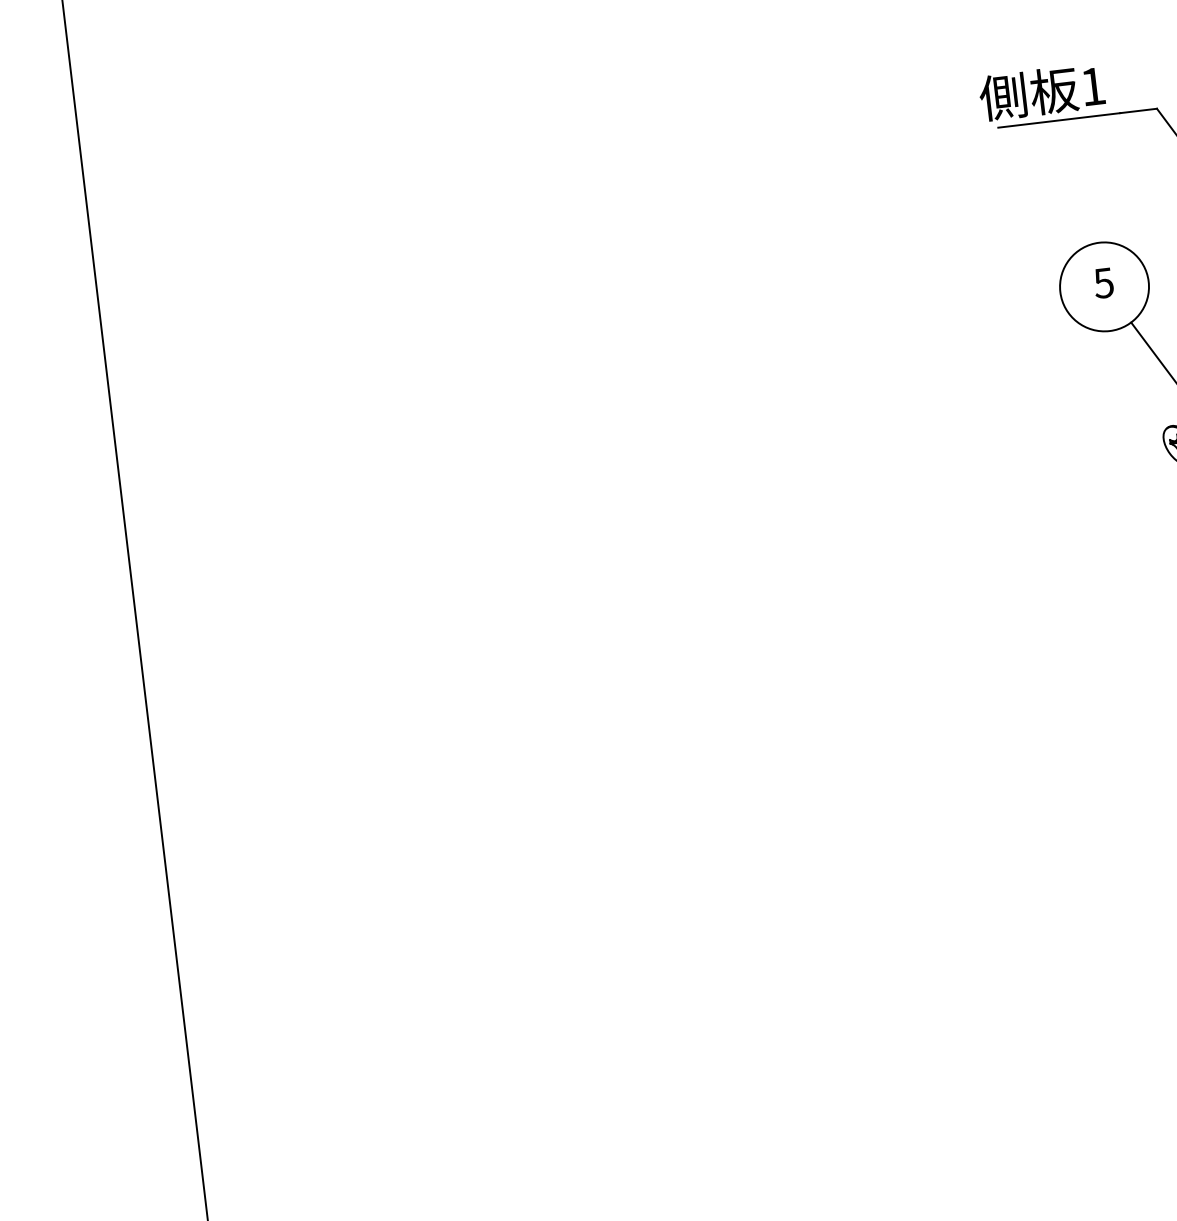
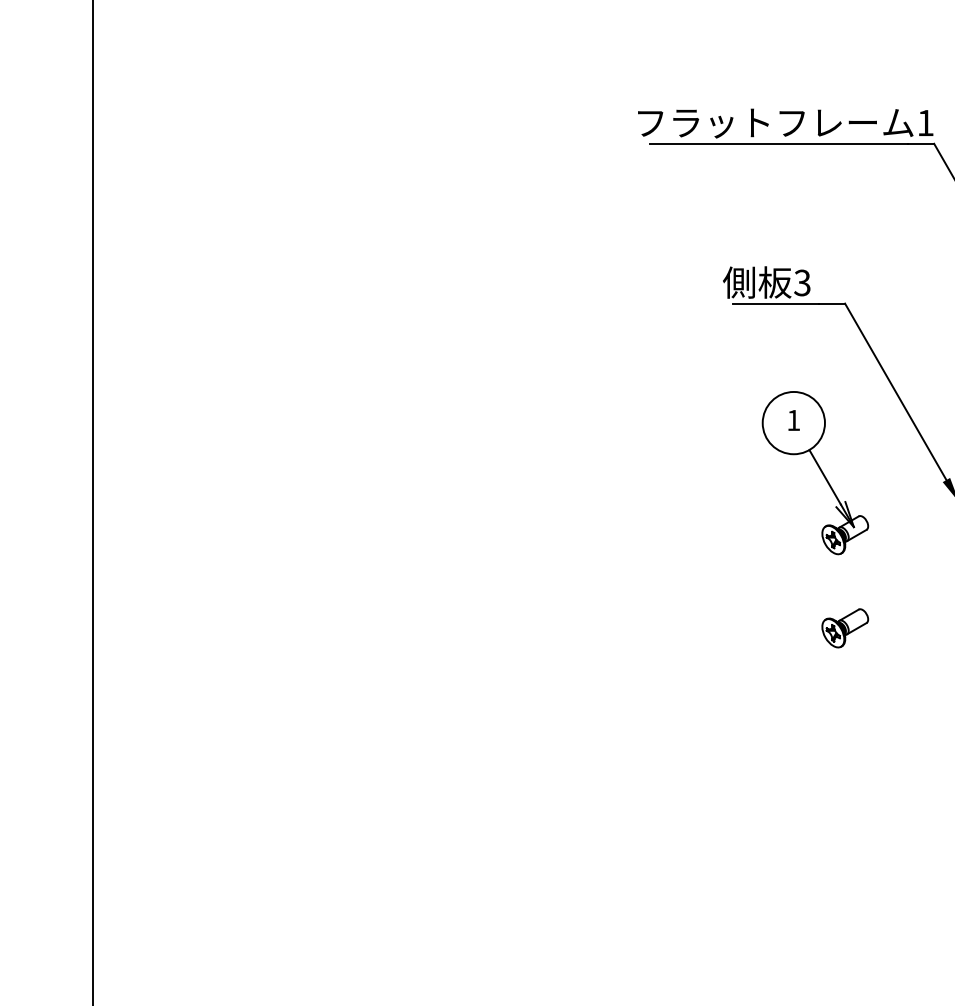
text: (1093, 85) -> (802, 282), 1 -> 3
text: (1103, 283) -> (793, 420), 5 -> 1

